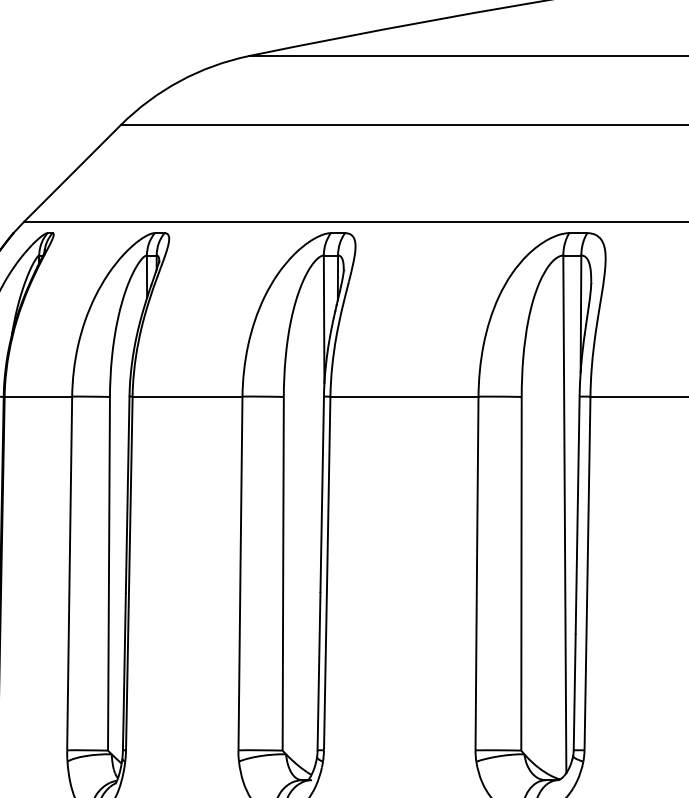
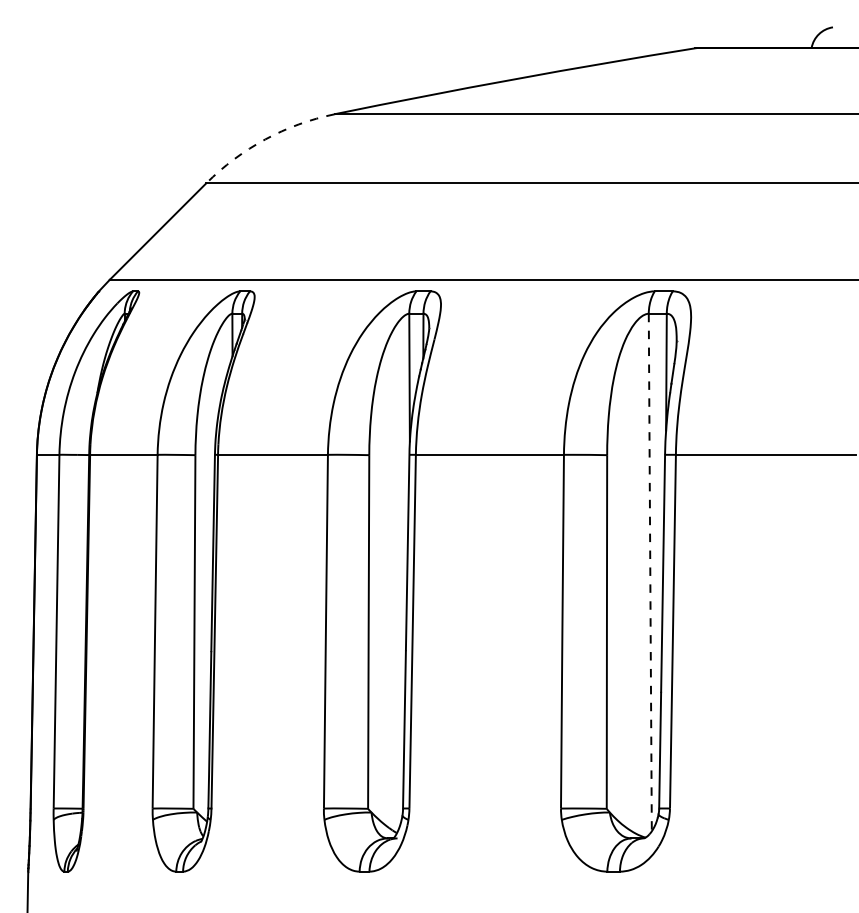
arc: (180, 81) -> (265, 139), solid -> dashed
line: (565, 514) -> (650, 572), solid -> dashed

